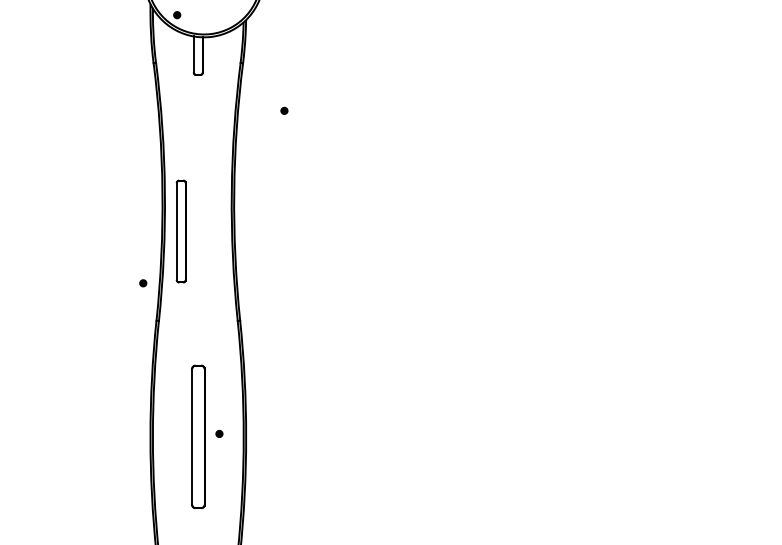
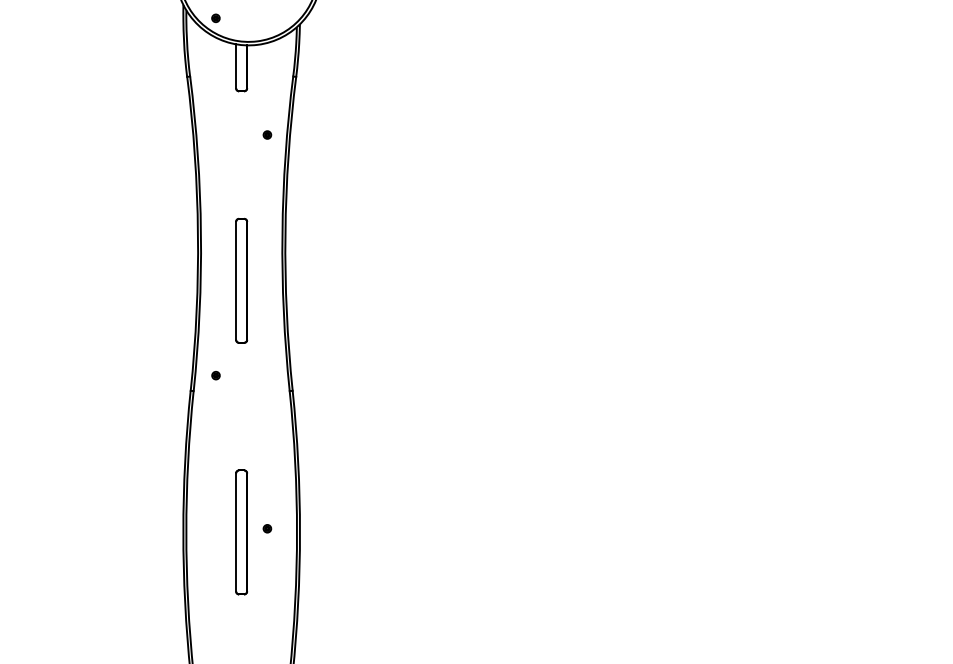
part: (284, 110) -> (267, 134), moved
part: (180, 231) -> (240, 280), moved
part: (143, 283) -> (216, 375), moved
part: (197, 436) -> (240, 531), size x0.71

